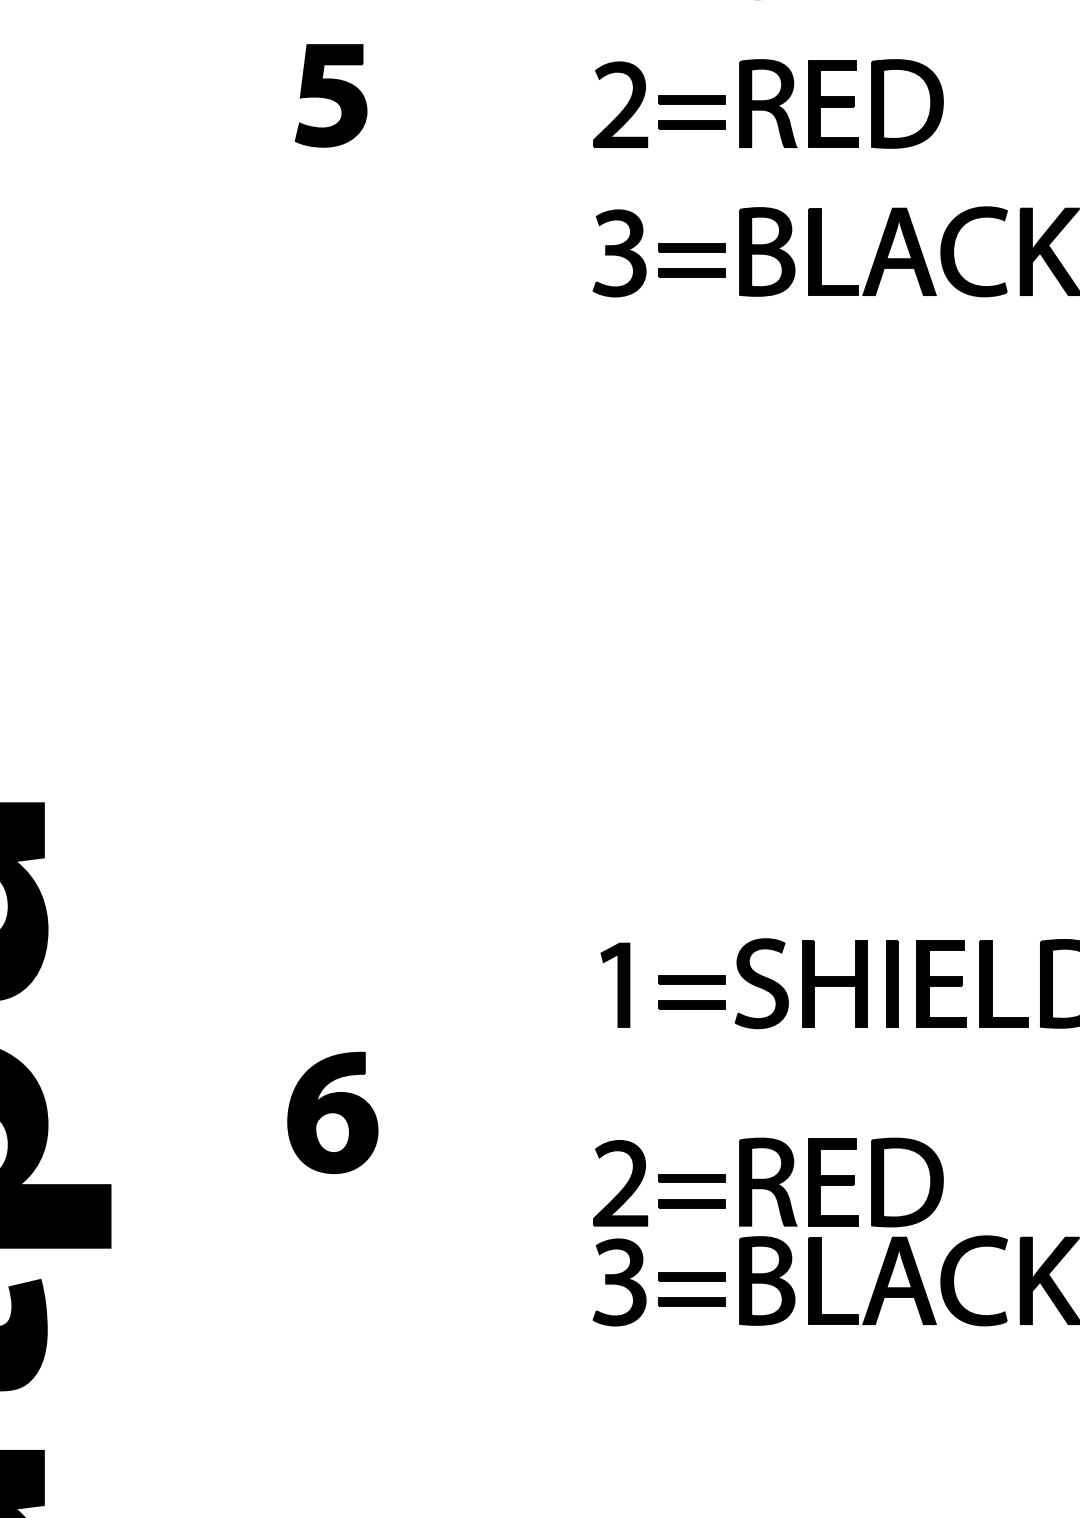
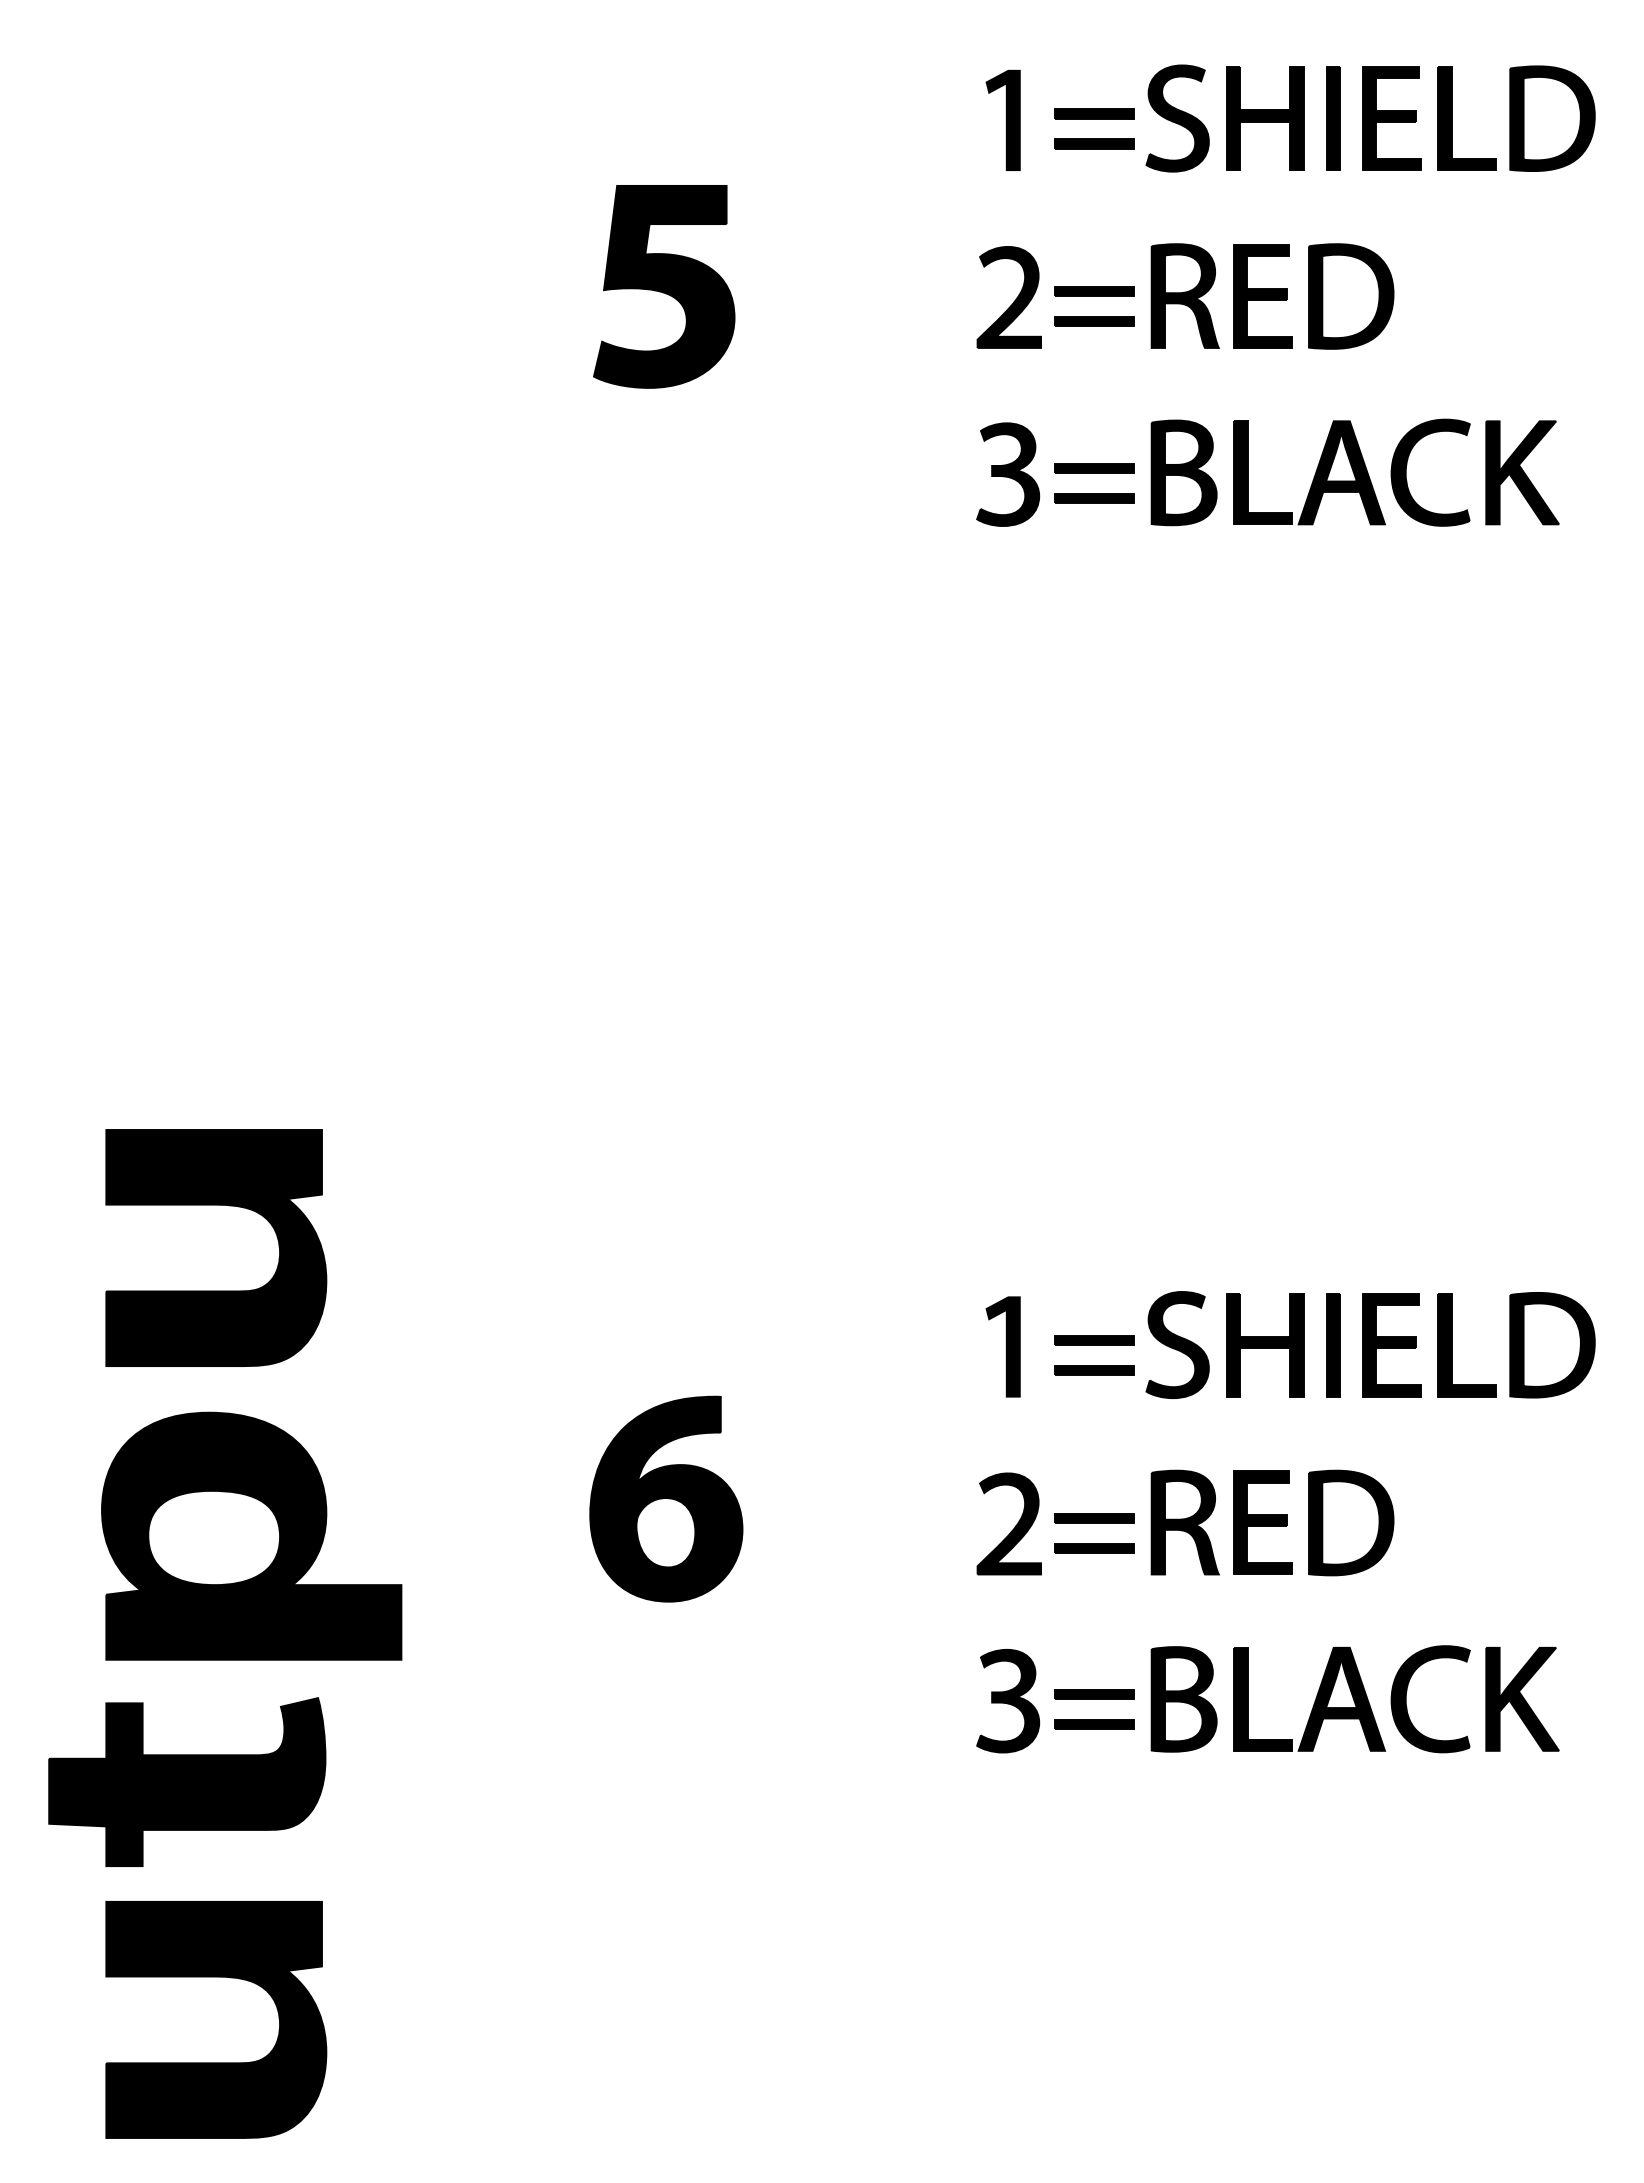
part: (331, 95) -> (664, 286), size x1.67
part: (332, 1112) -> (666, 1498), size x1.43
part: (768, 1182) -> (1185, 1522), moved

